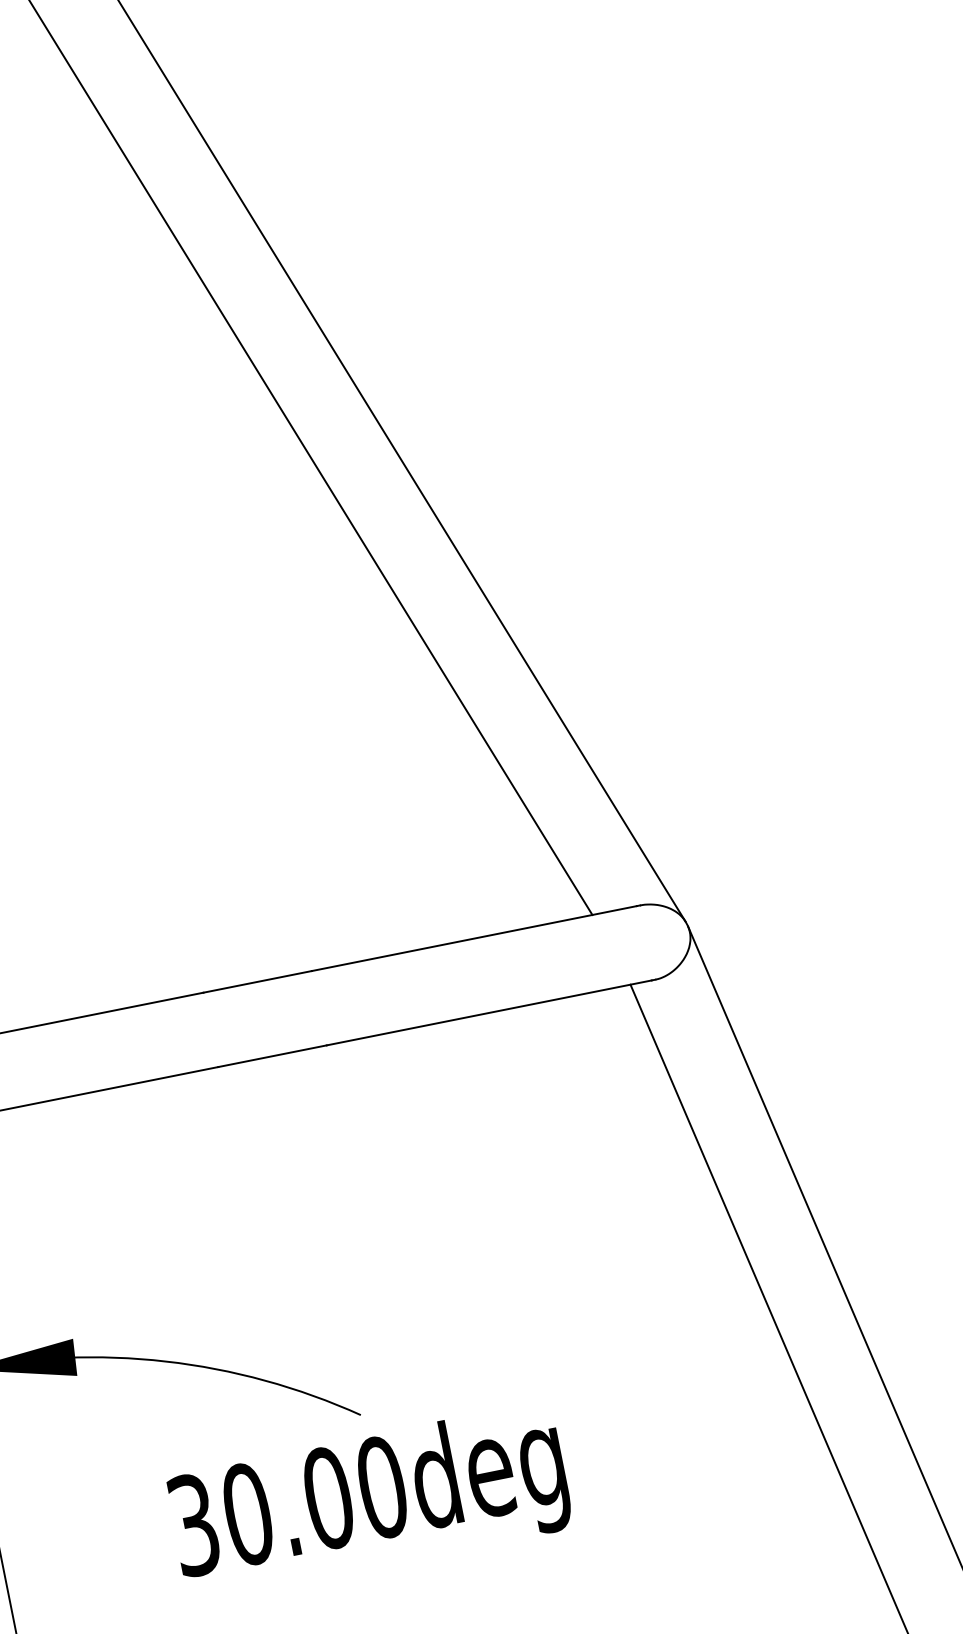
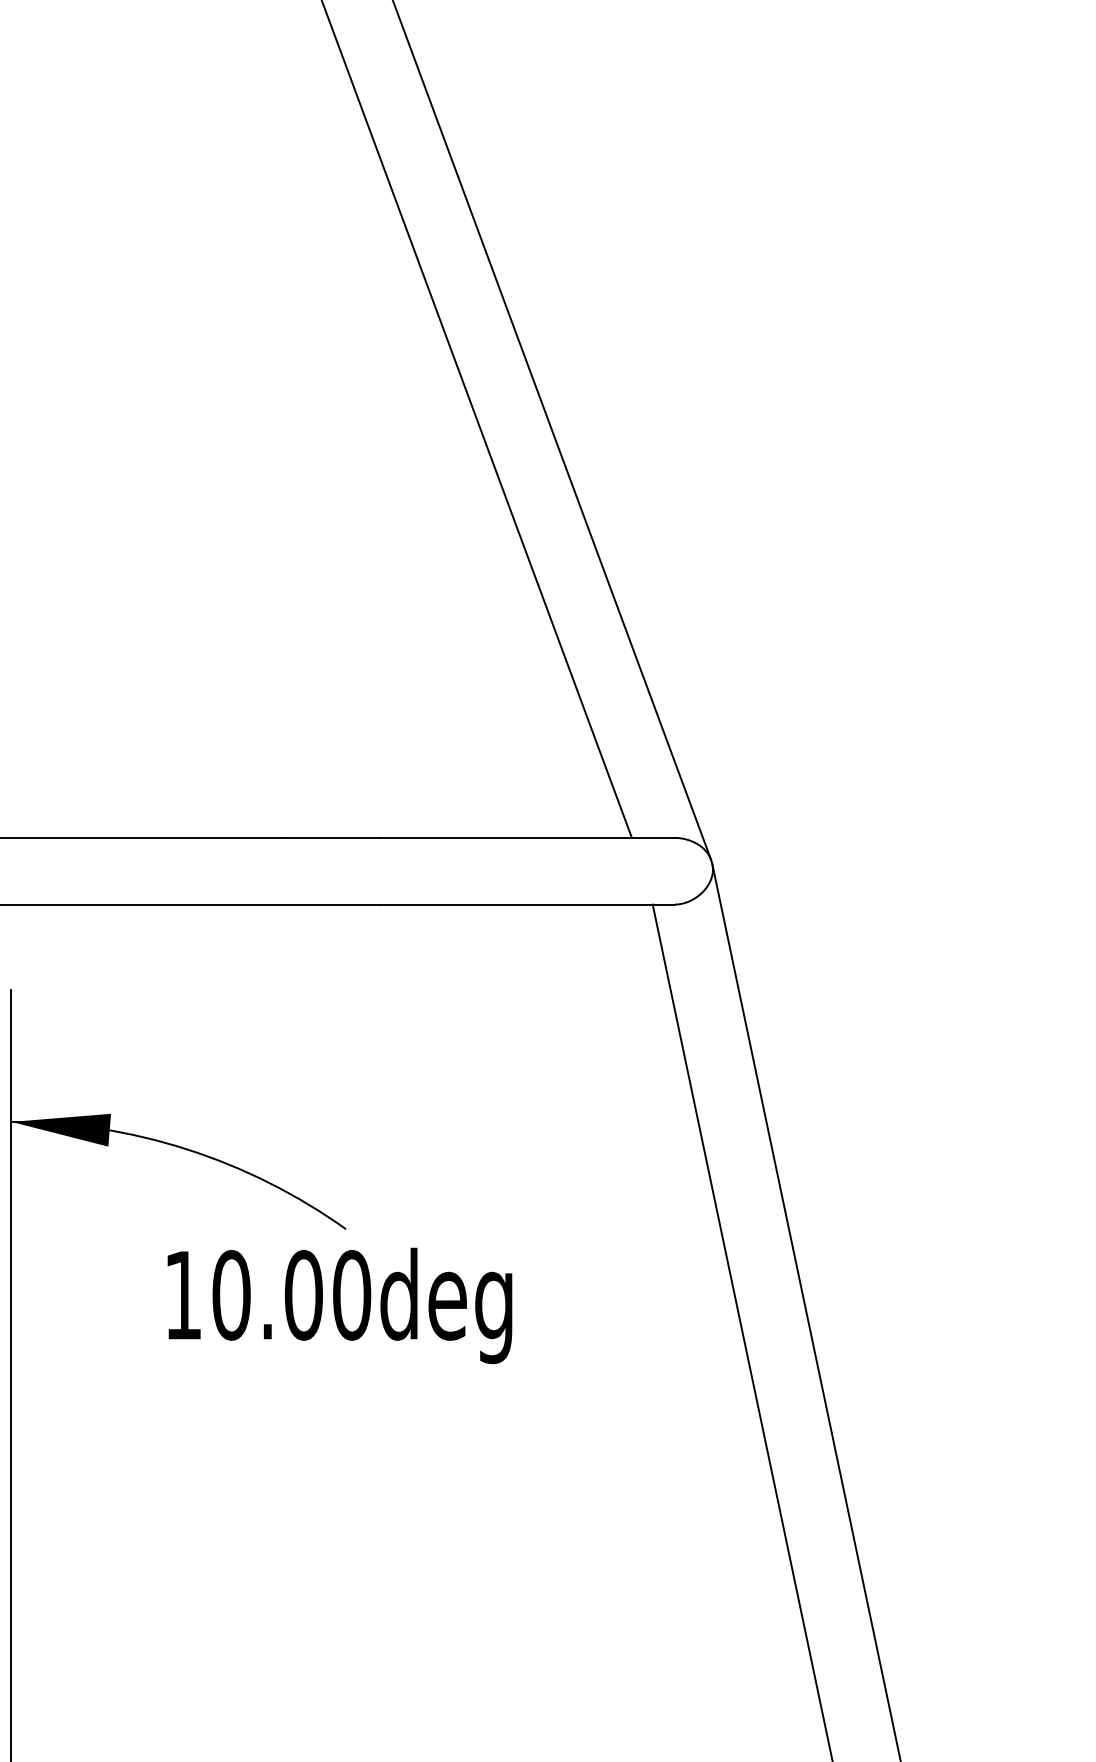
text: (194, 1525) -> (183, 1295), 30.00deg -> 10.00deg

